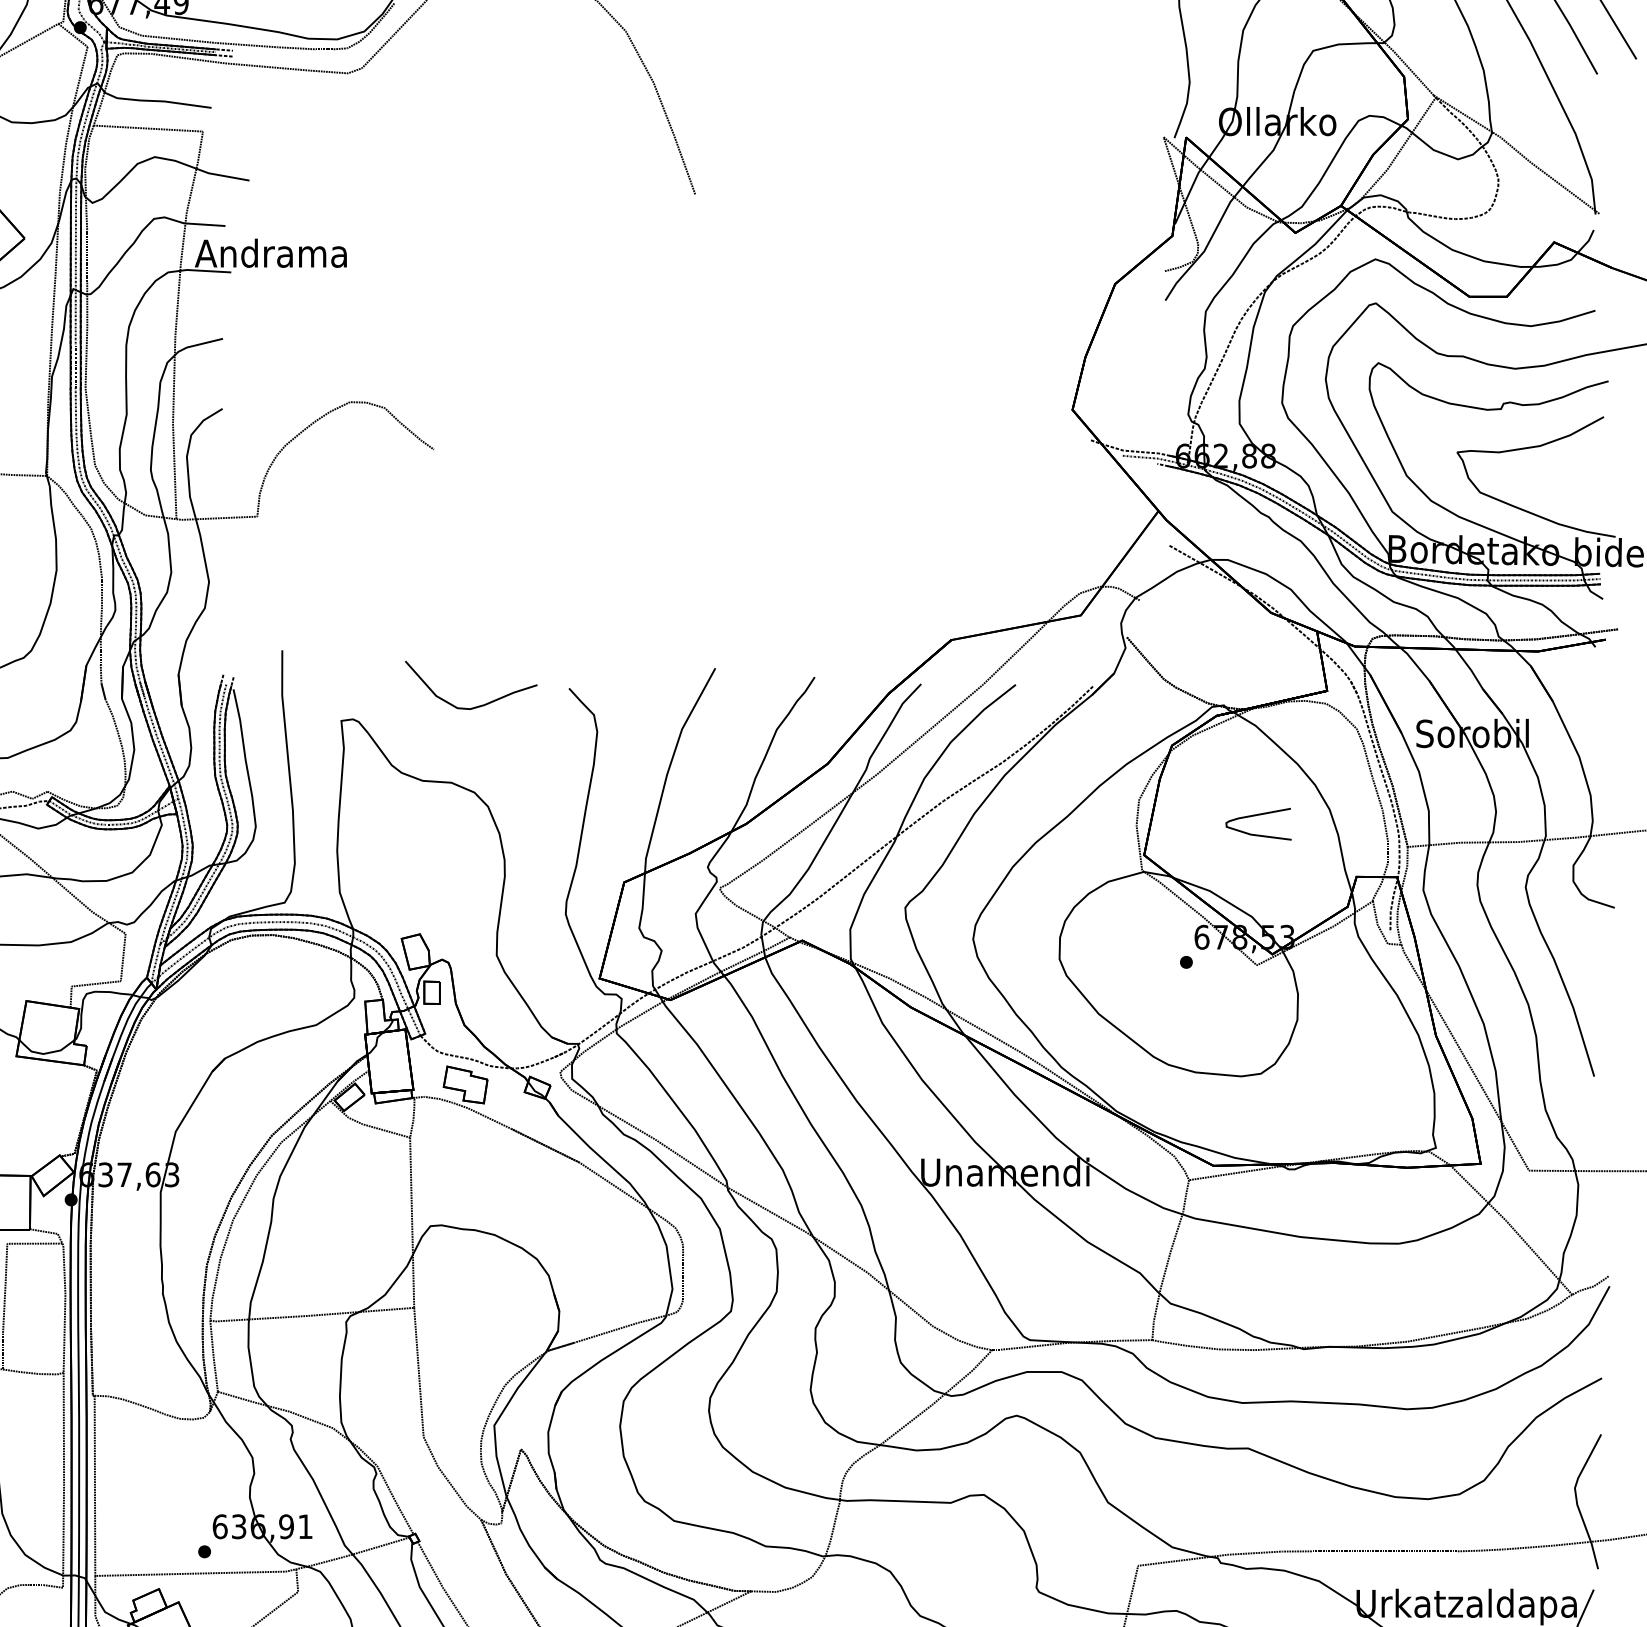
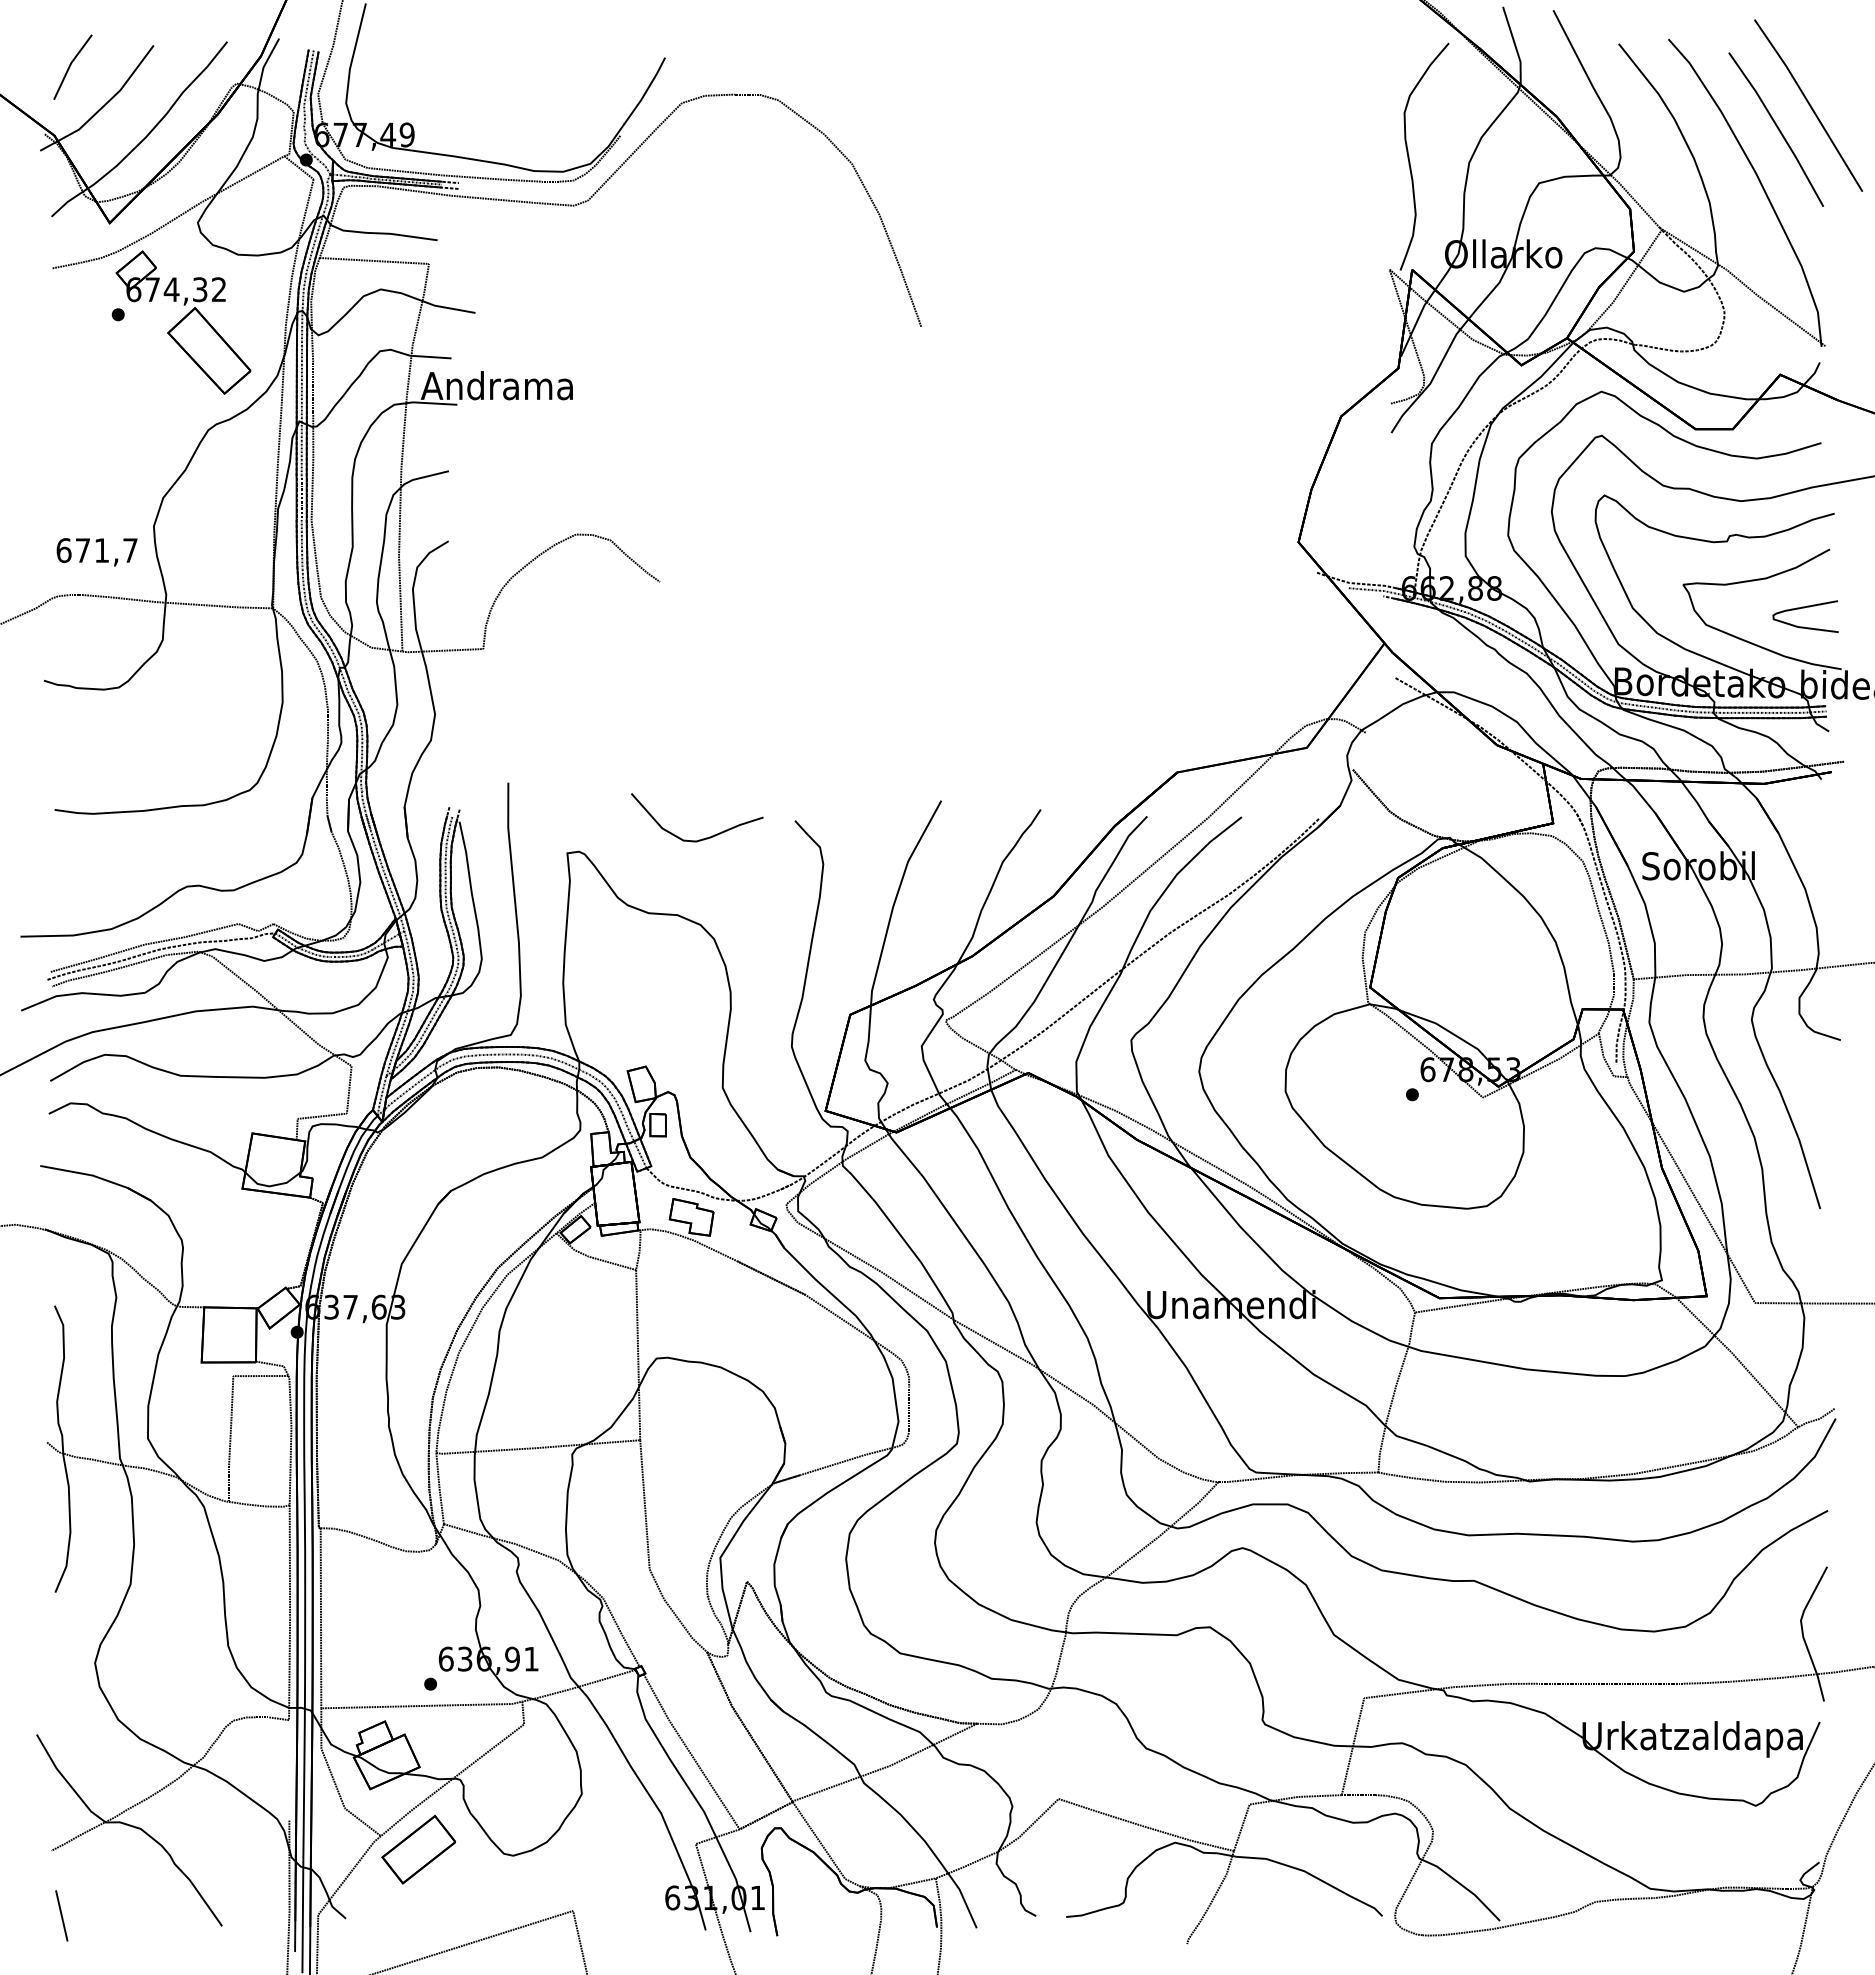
curve: (1257, 816) -> (1804, 608), moved

